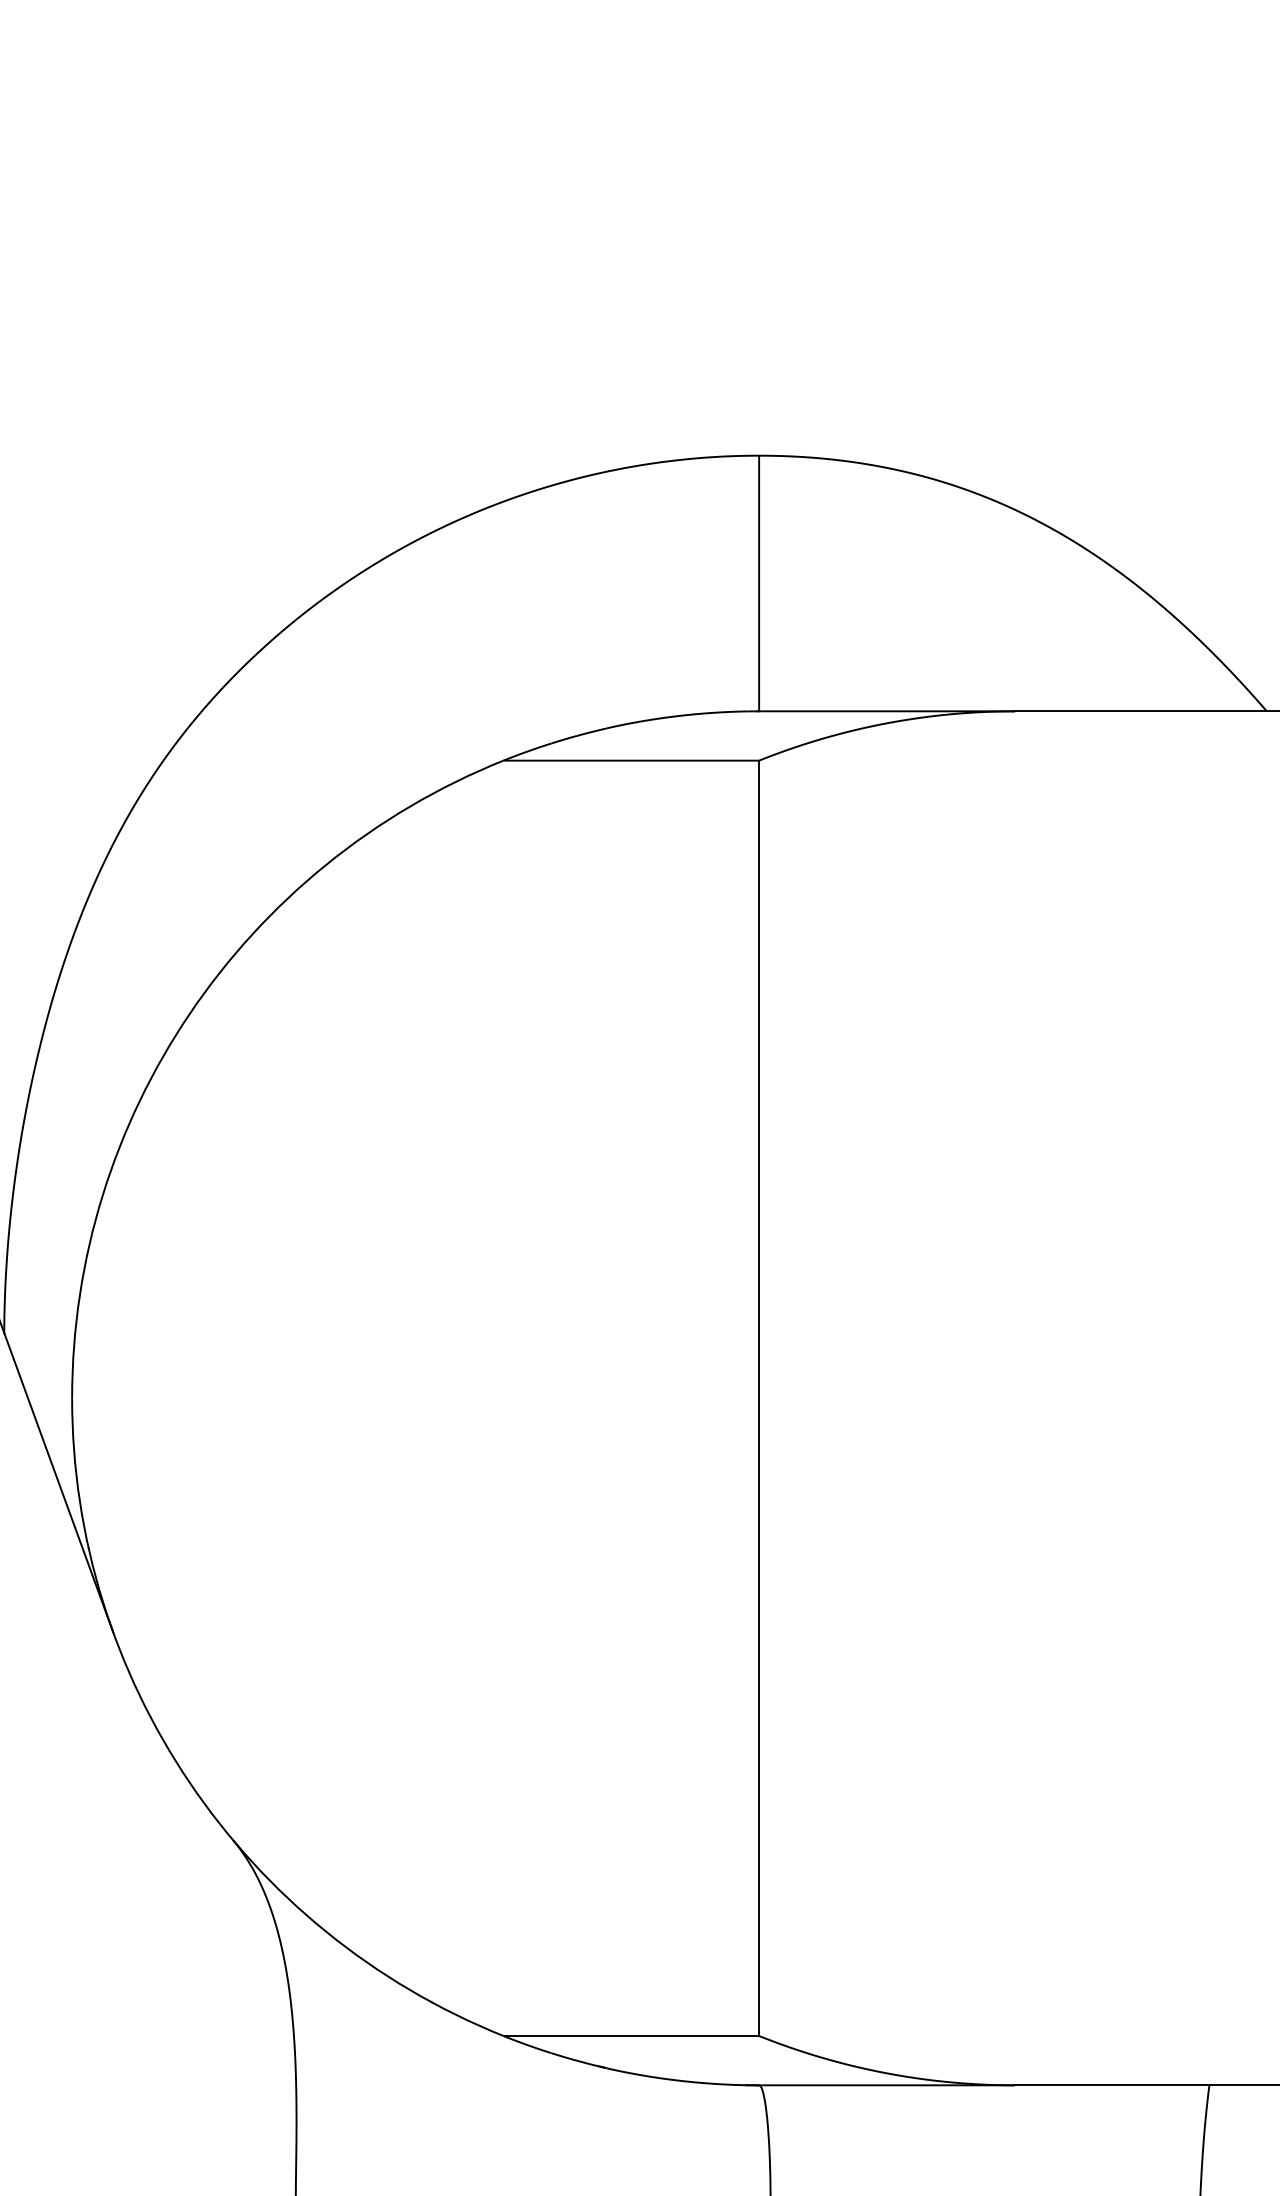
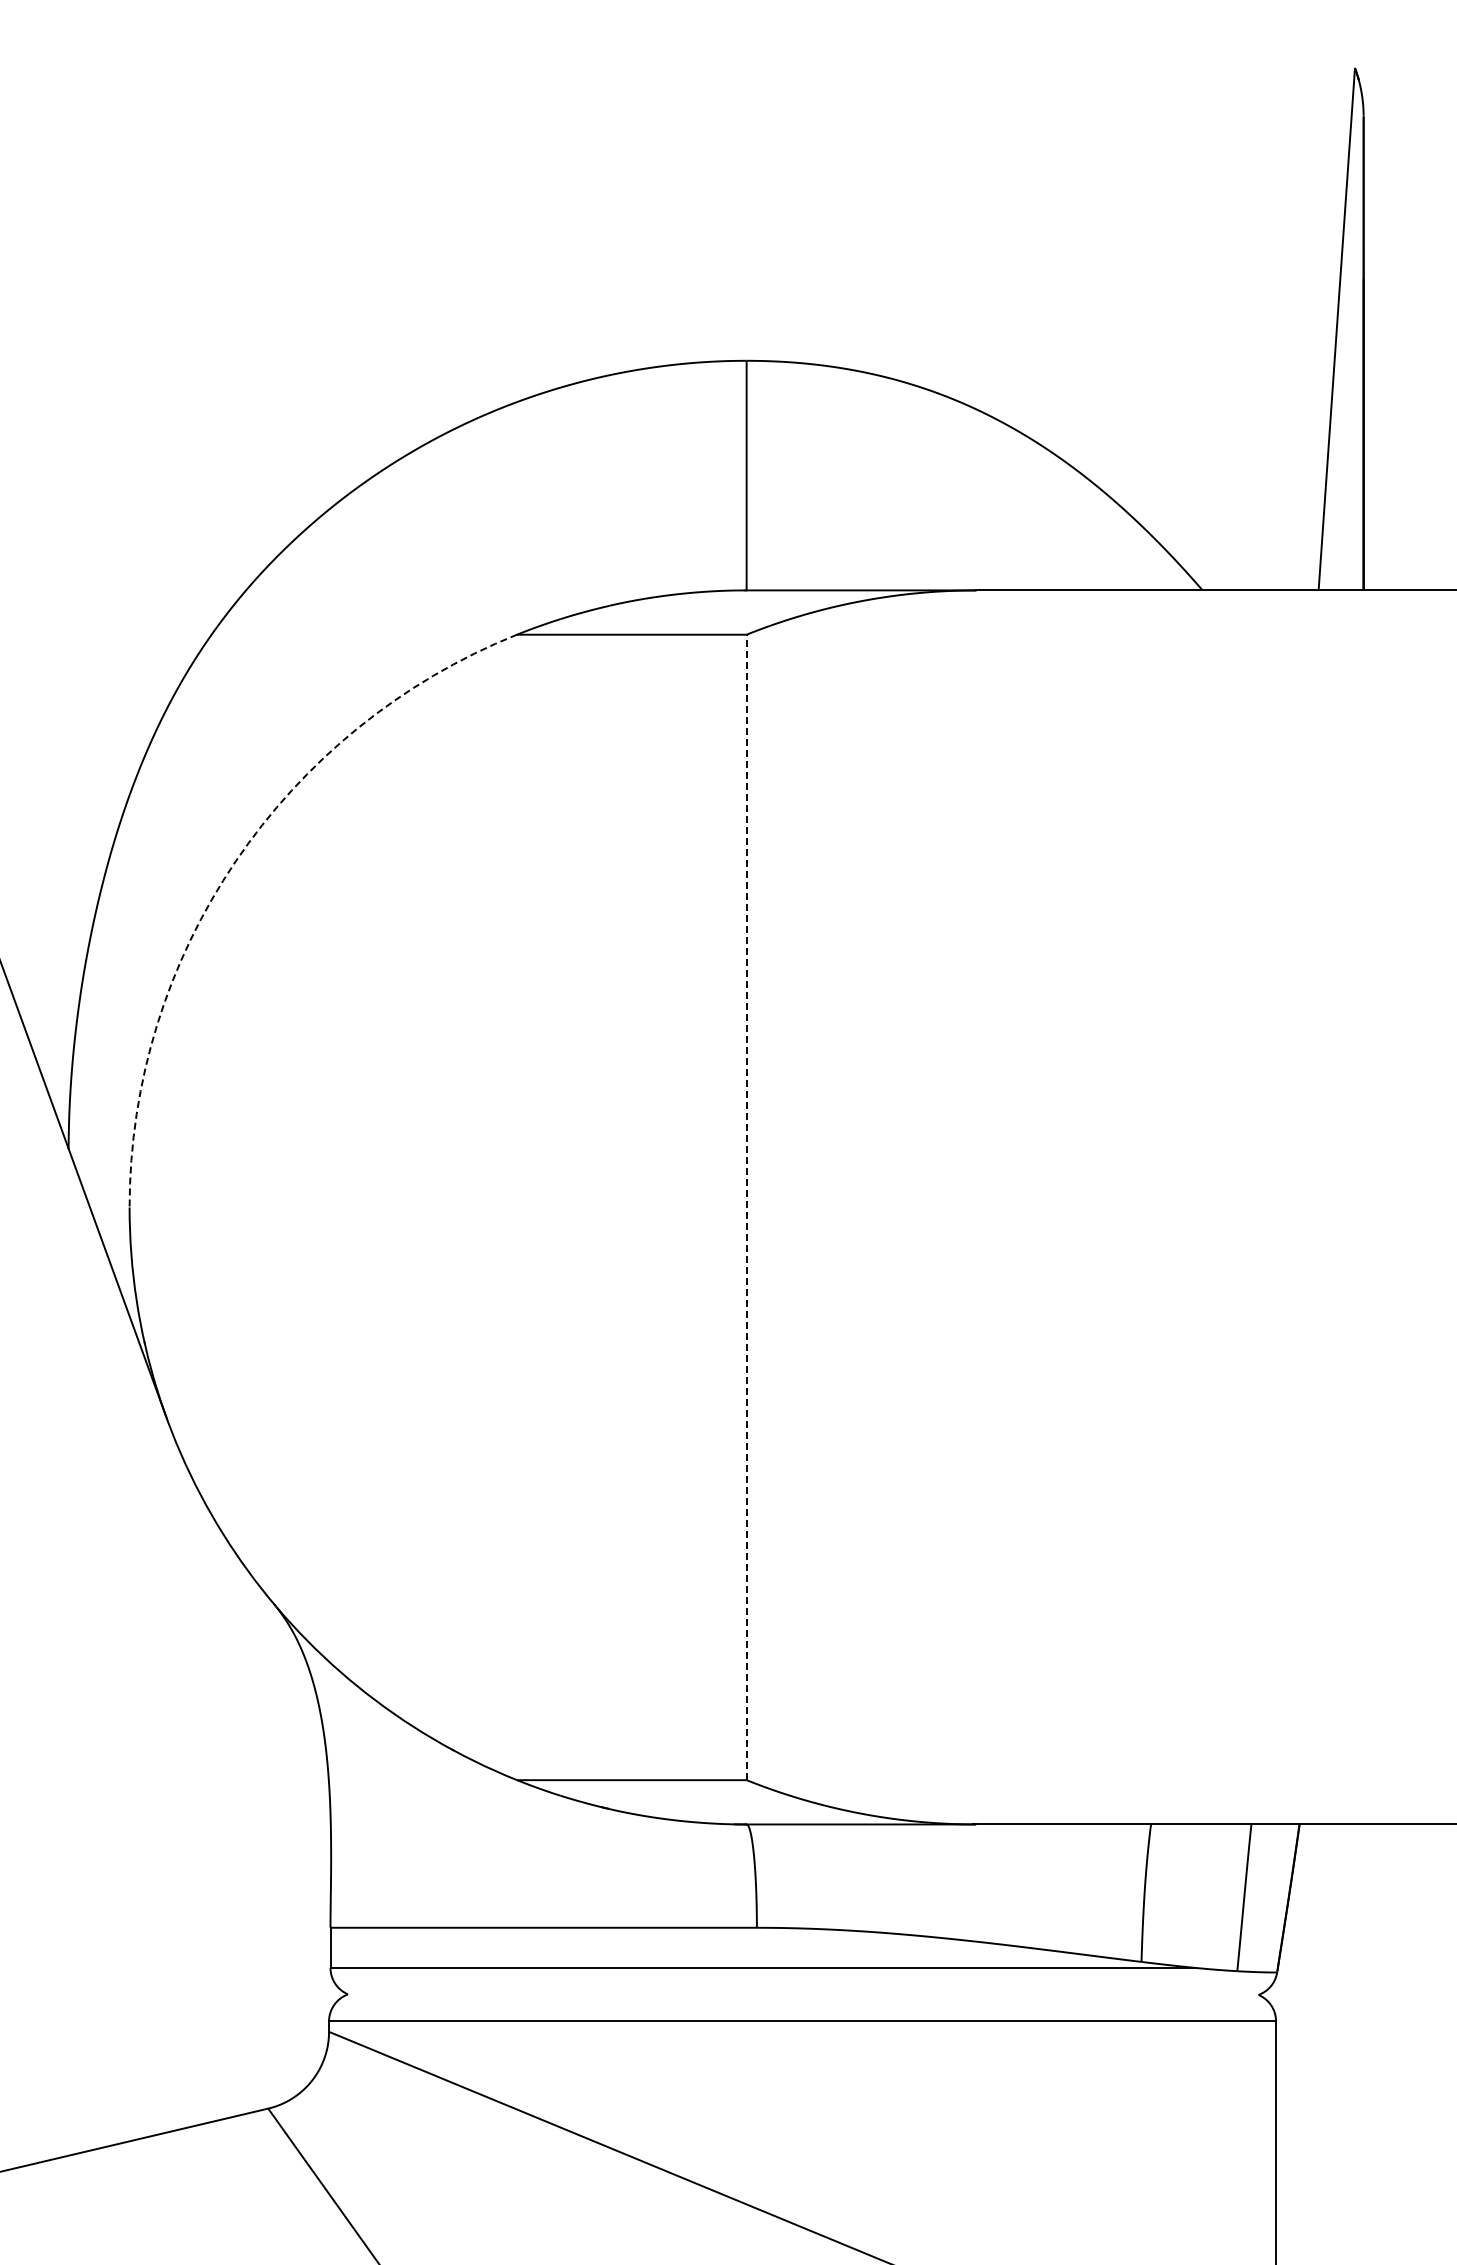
arc: (190, 1013) -> (235, 861), solid -> dashed
line: (758, 1398) -> (746, 1207), solid -> dashed

